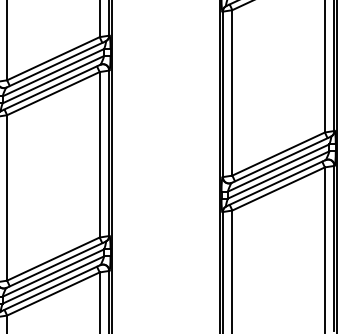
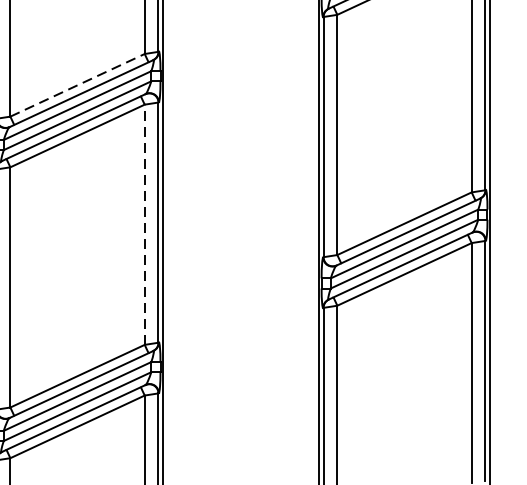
line: (53, 58) -> (77, 84), solid -> dashed
line: (99, 154) -> (144, 224), solid -> dashed

